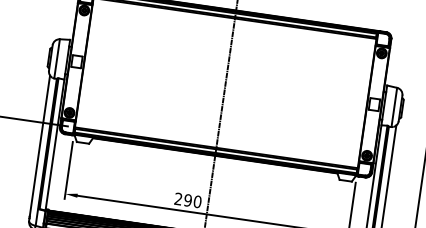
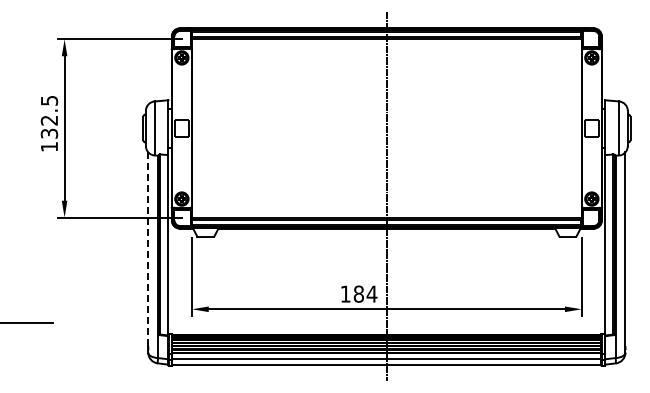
line: (40, 146) -> (148, 249), solid -> dashed
text: (187, 199) -> (358, 293), 290 -> 184

